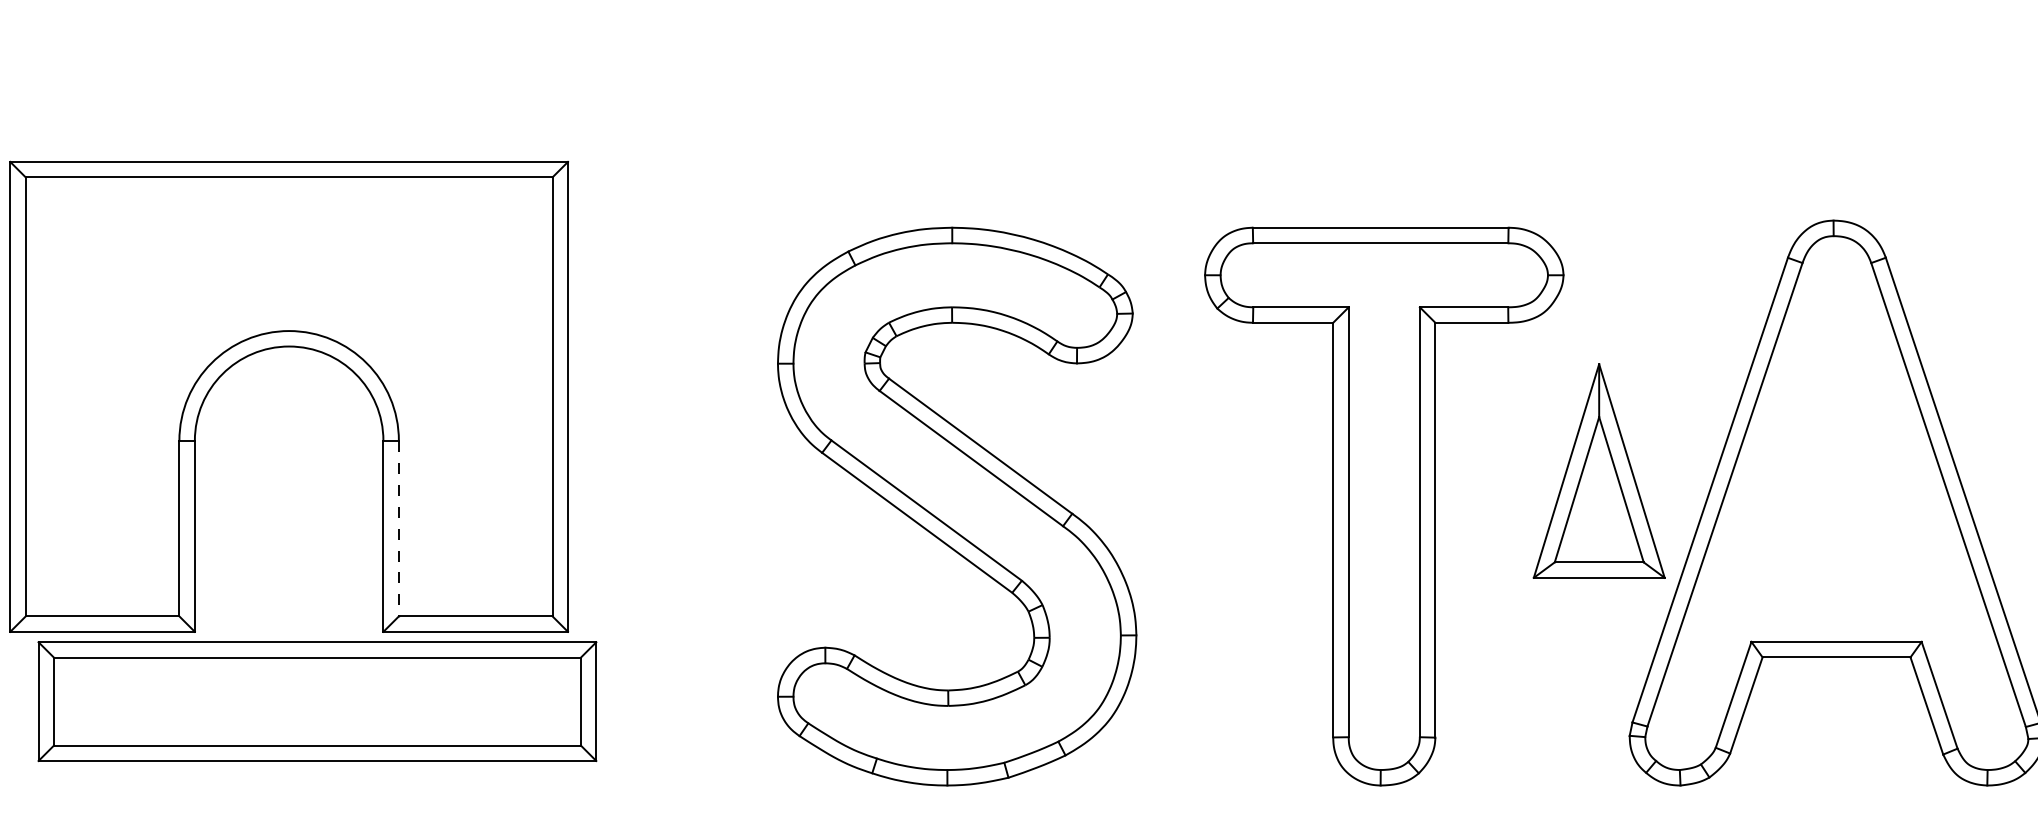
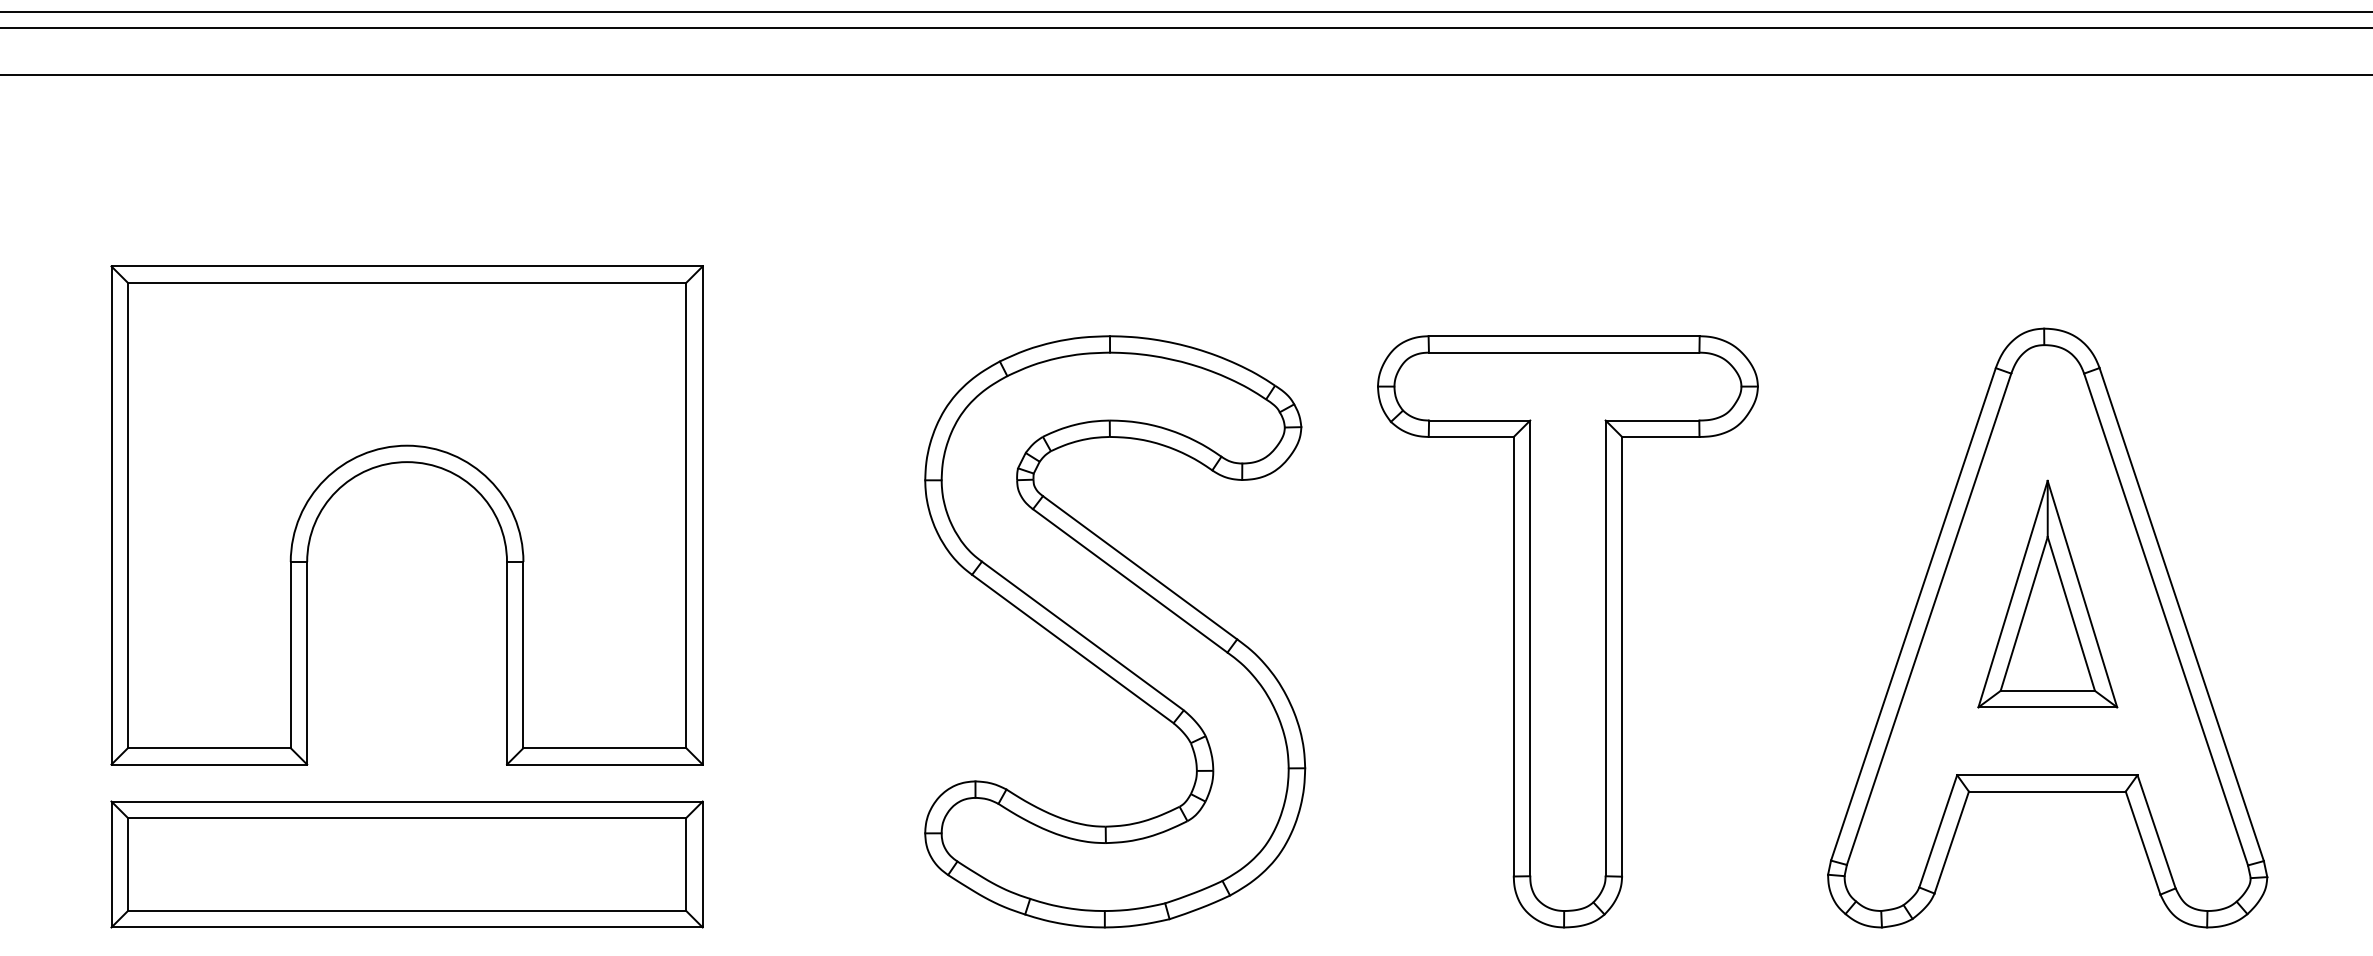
part: (1598, 470) -> (2047, 593), moved
line: (398, 528) -> (523, 655), dashed -> solid
part: (316, 701) -> (406, 864), moved

